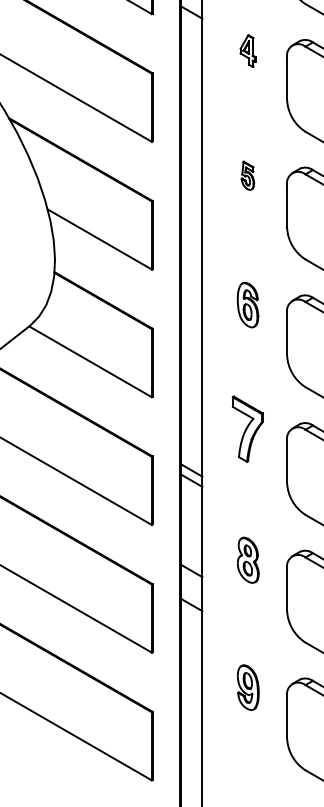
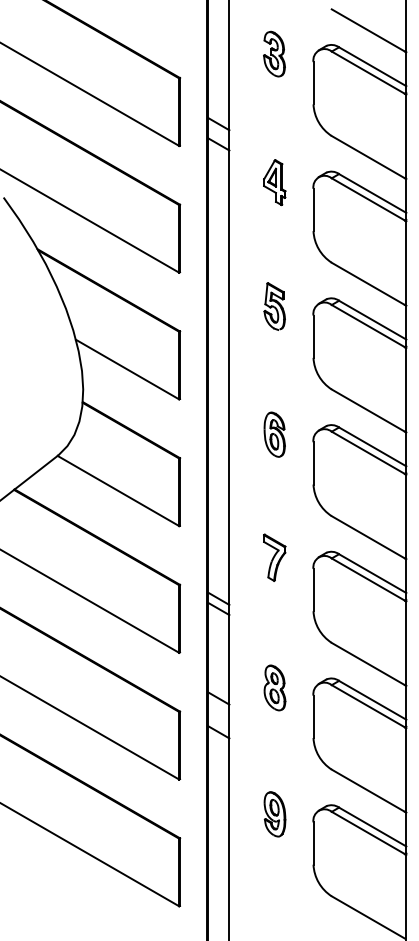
part: (247, 50) -> (274, 182), size x1.43
part: (247, 175) -> (274, 306), size x1.67
part: (247, 428) -> (274, 557), size x0.71

